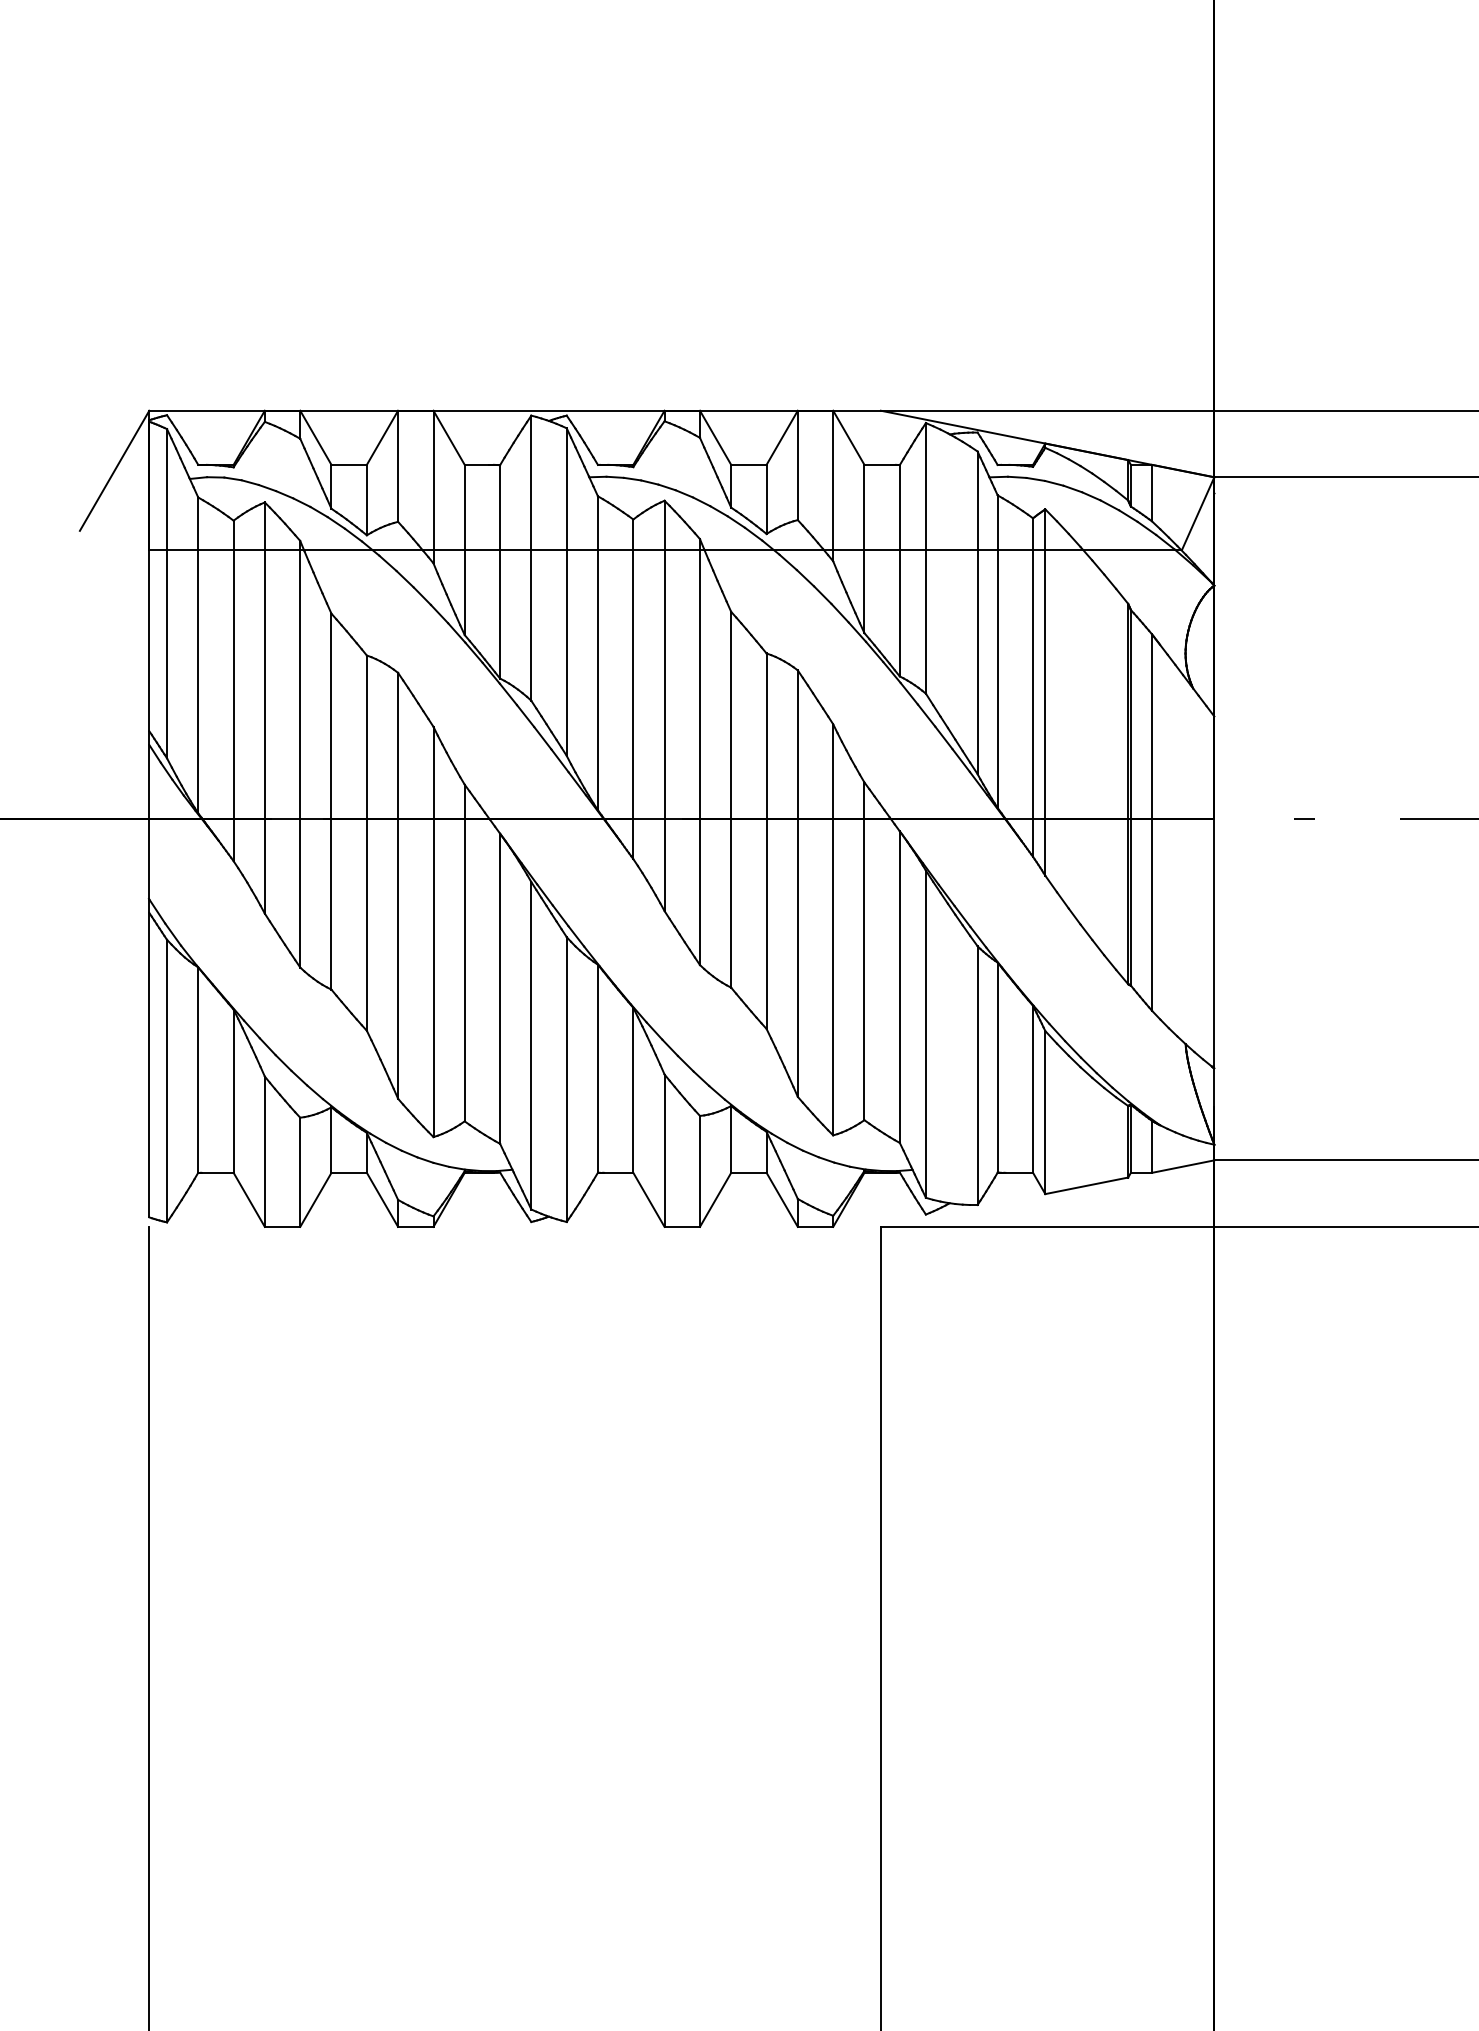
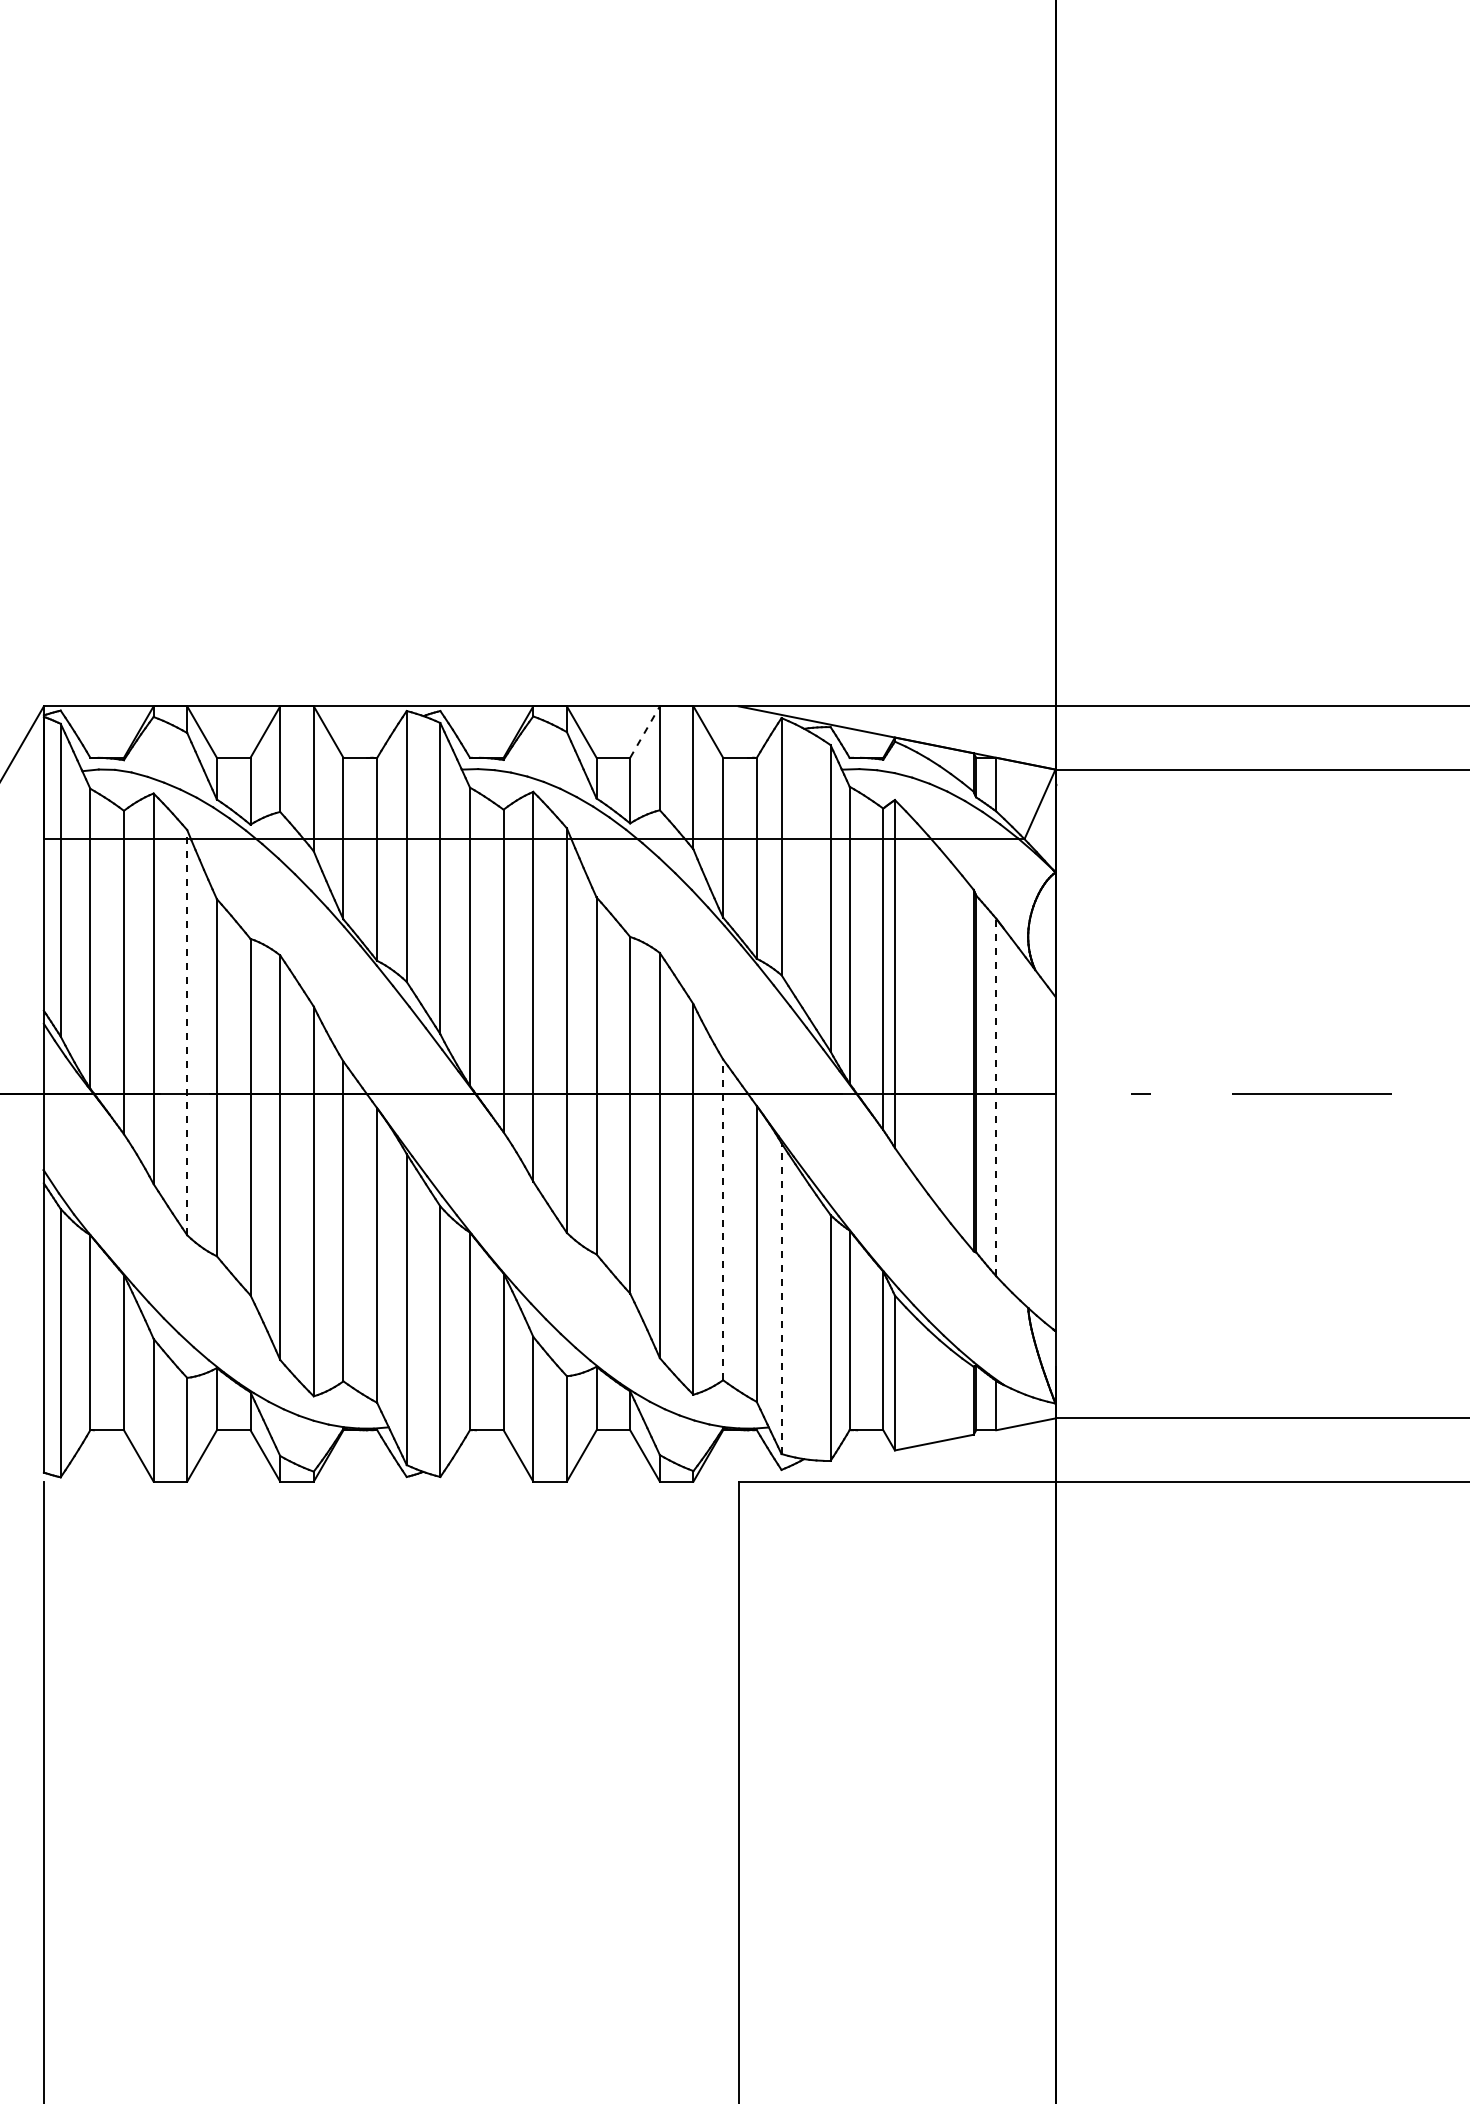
line: (782, 438) -> (645, 732), solid -> dashed
line: (300, 754) -> (187, 1032), solid -> dashed
line: (1152, 822) -> (996, 1097), solid -> dashed
line: (864, 950) -> (723, 1219), solid -> dashed
line: (925, 1034) -> (781, 1298), solid -> dashed

